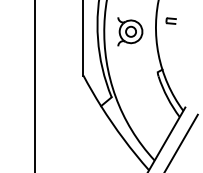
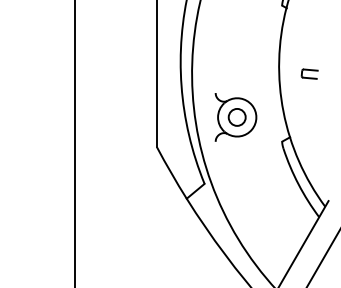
part: (170, 20) -> (308, 73), moved
part: (130, 31) -> (236, 116), moved

